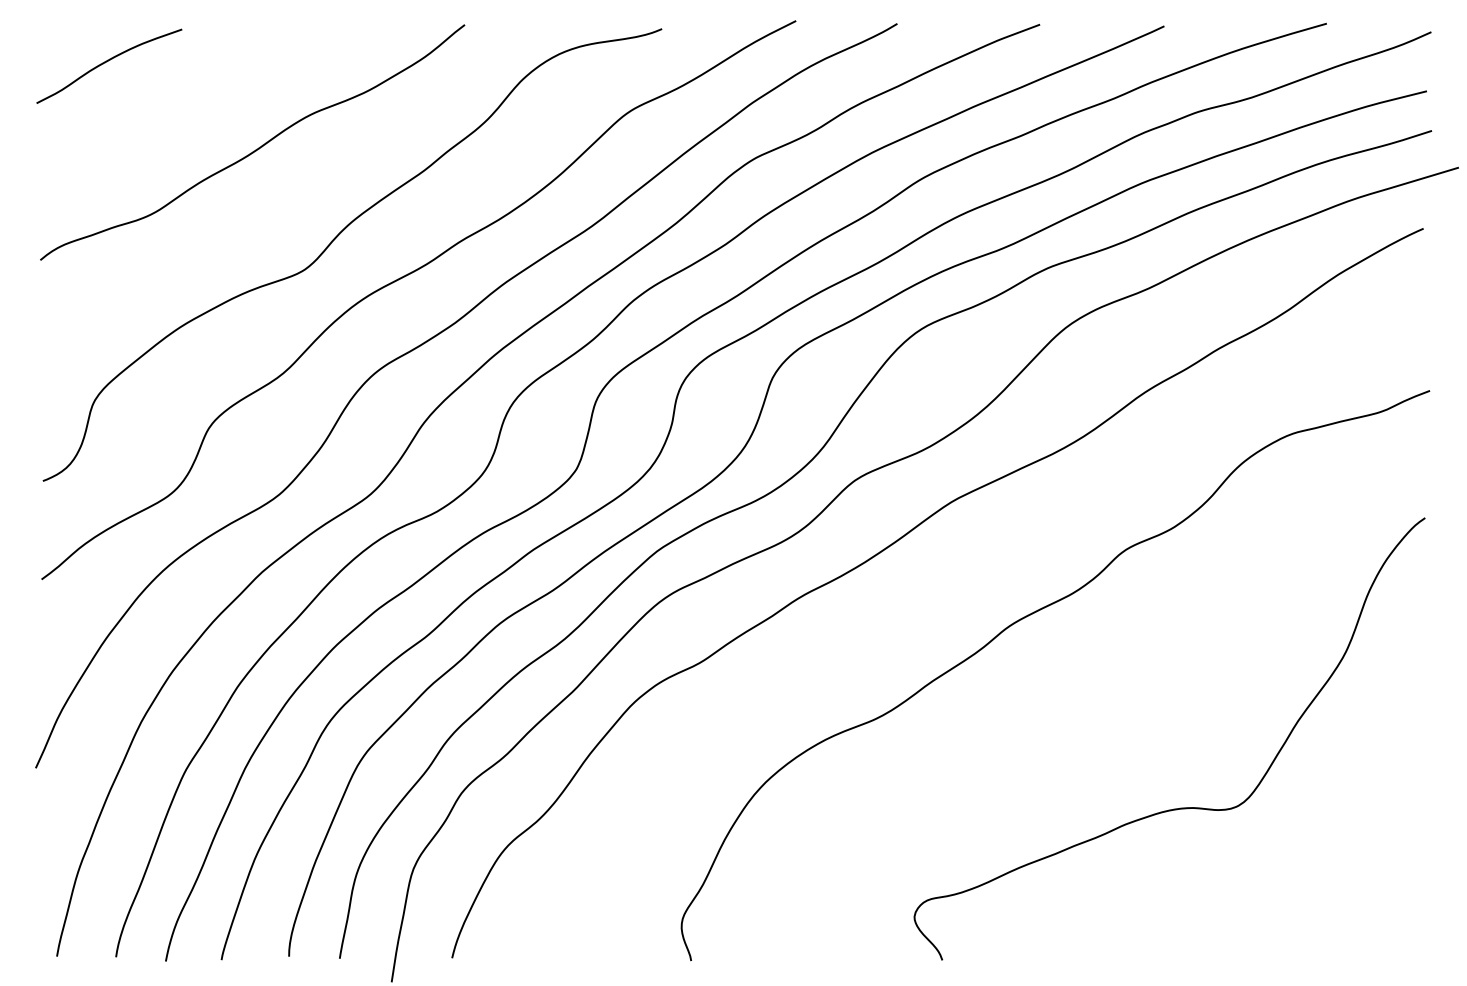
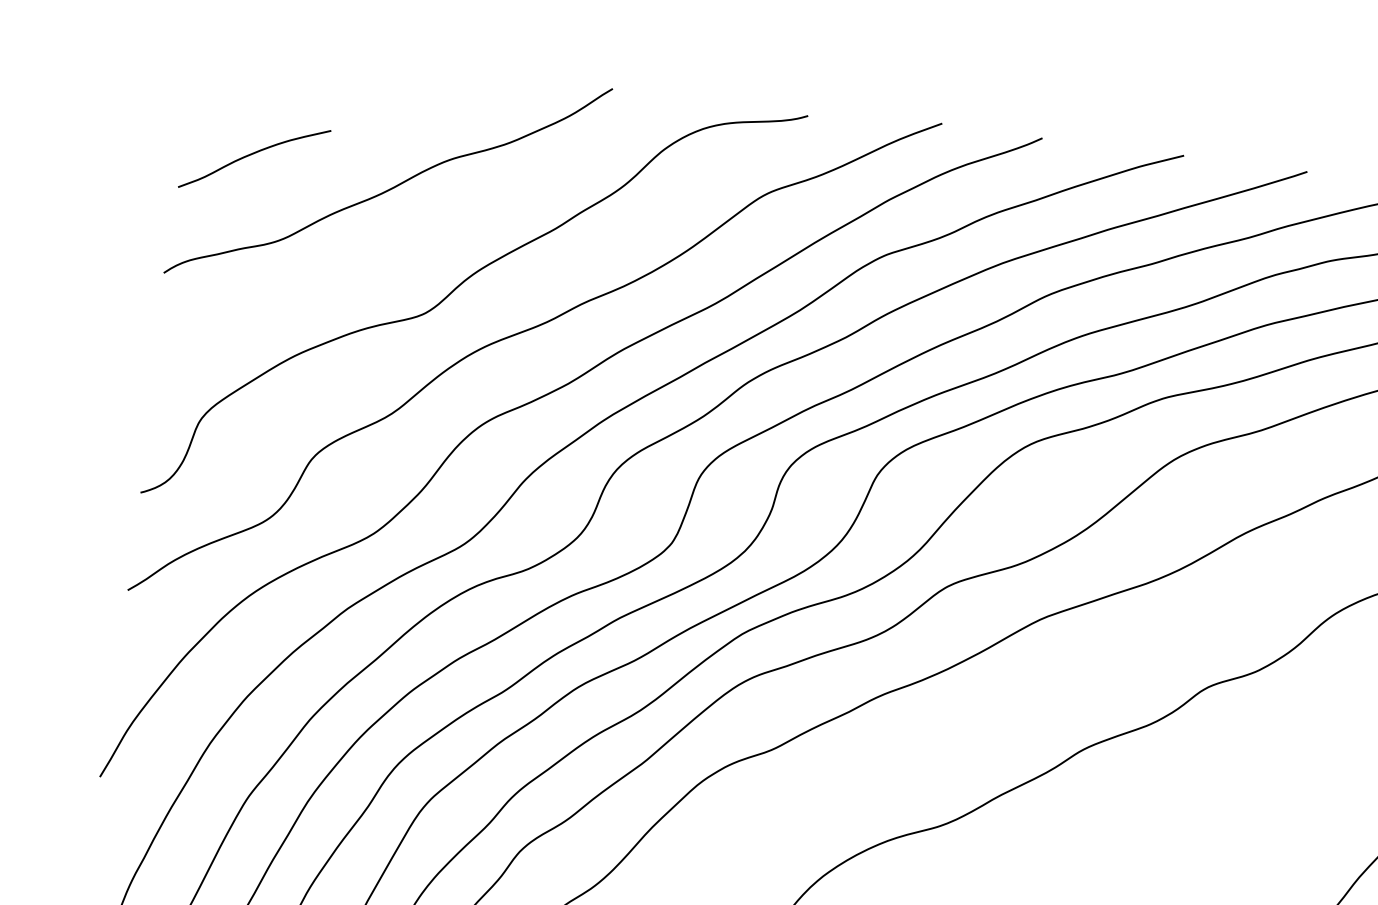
curve: (108, 61) -> (254, 154), moved

